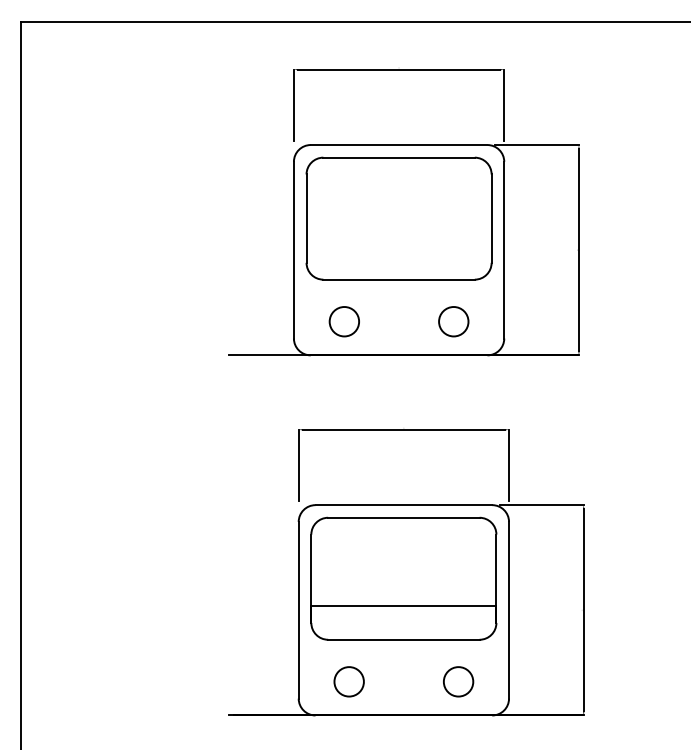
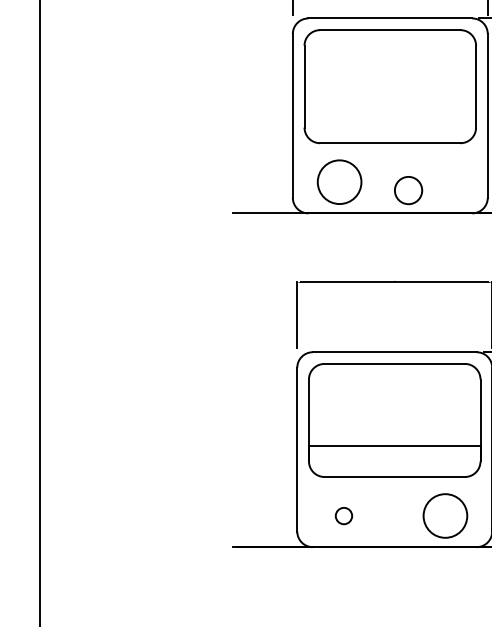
circle: (344, 321) -> (339, 182), size x1.6
circle: (453, 321) -> (408, 190), moved
circle: (348, 681) -> (343, 515), size x0.6
circle: (458, 681) -> (445, 515), size x1.6

